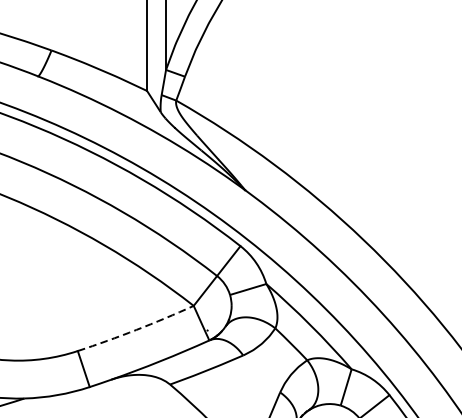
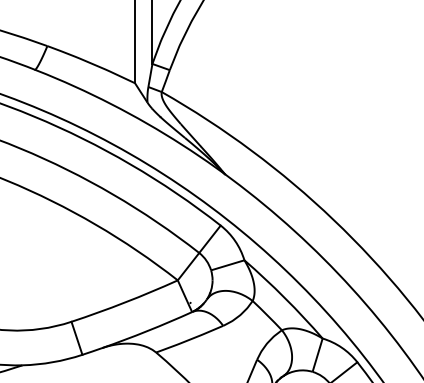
arc: (136, 330) -> (125, 302), dashed -> solid

